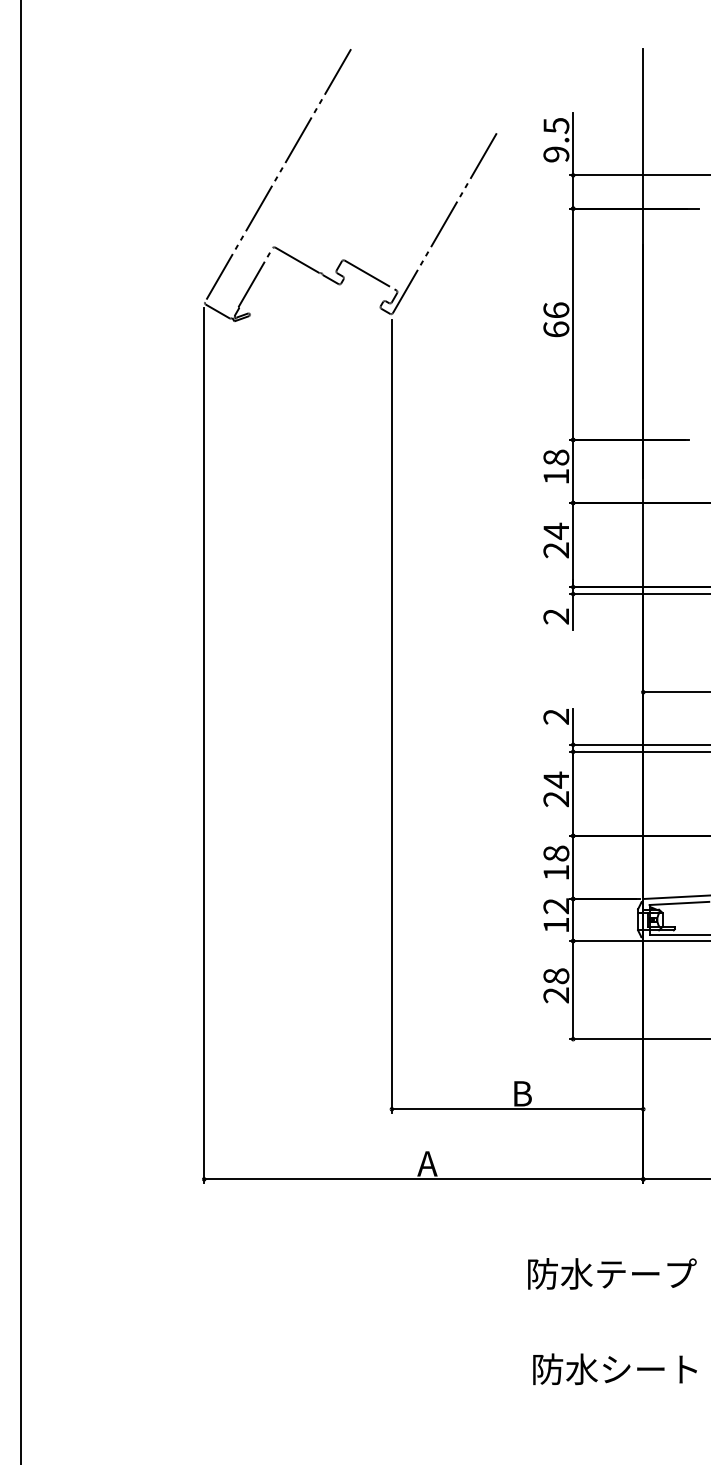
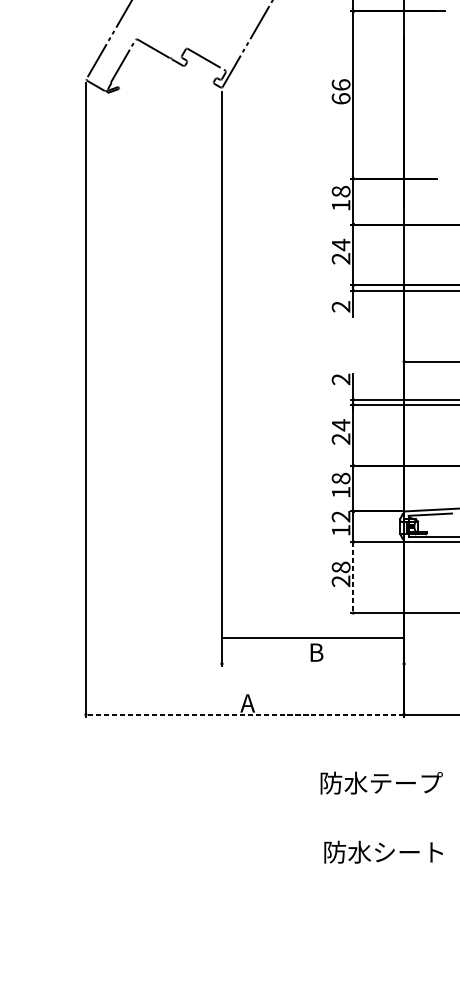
line: (573, 990) -> (353, 577), solid -> dashed
line: (517, 1109) -> (312, 637), moved
line: (423, 1179) -> (244, 714), solid -> dashed

